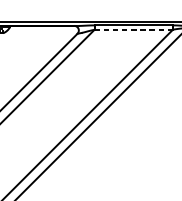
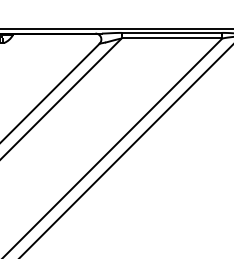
line: (134, 29) -> (172, 38), dashed -> solid

